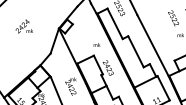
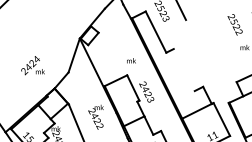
text: (23, 26) -> (31, 65), moved
line: (152, 45) -> (206, 61), removed
line: (135, 51) -> (183, 69), removed

